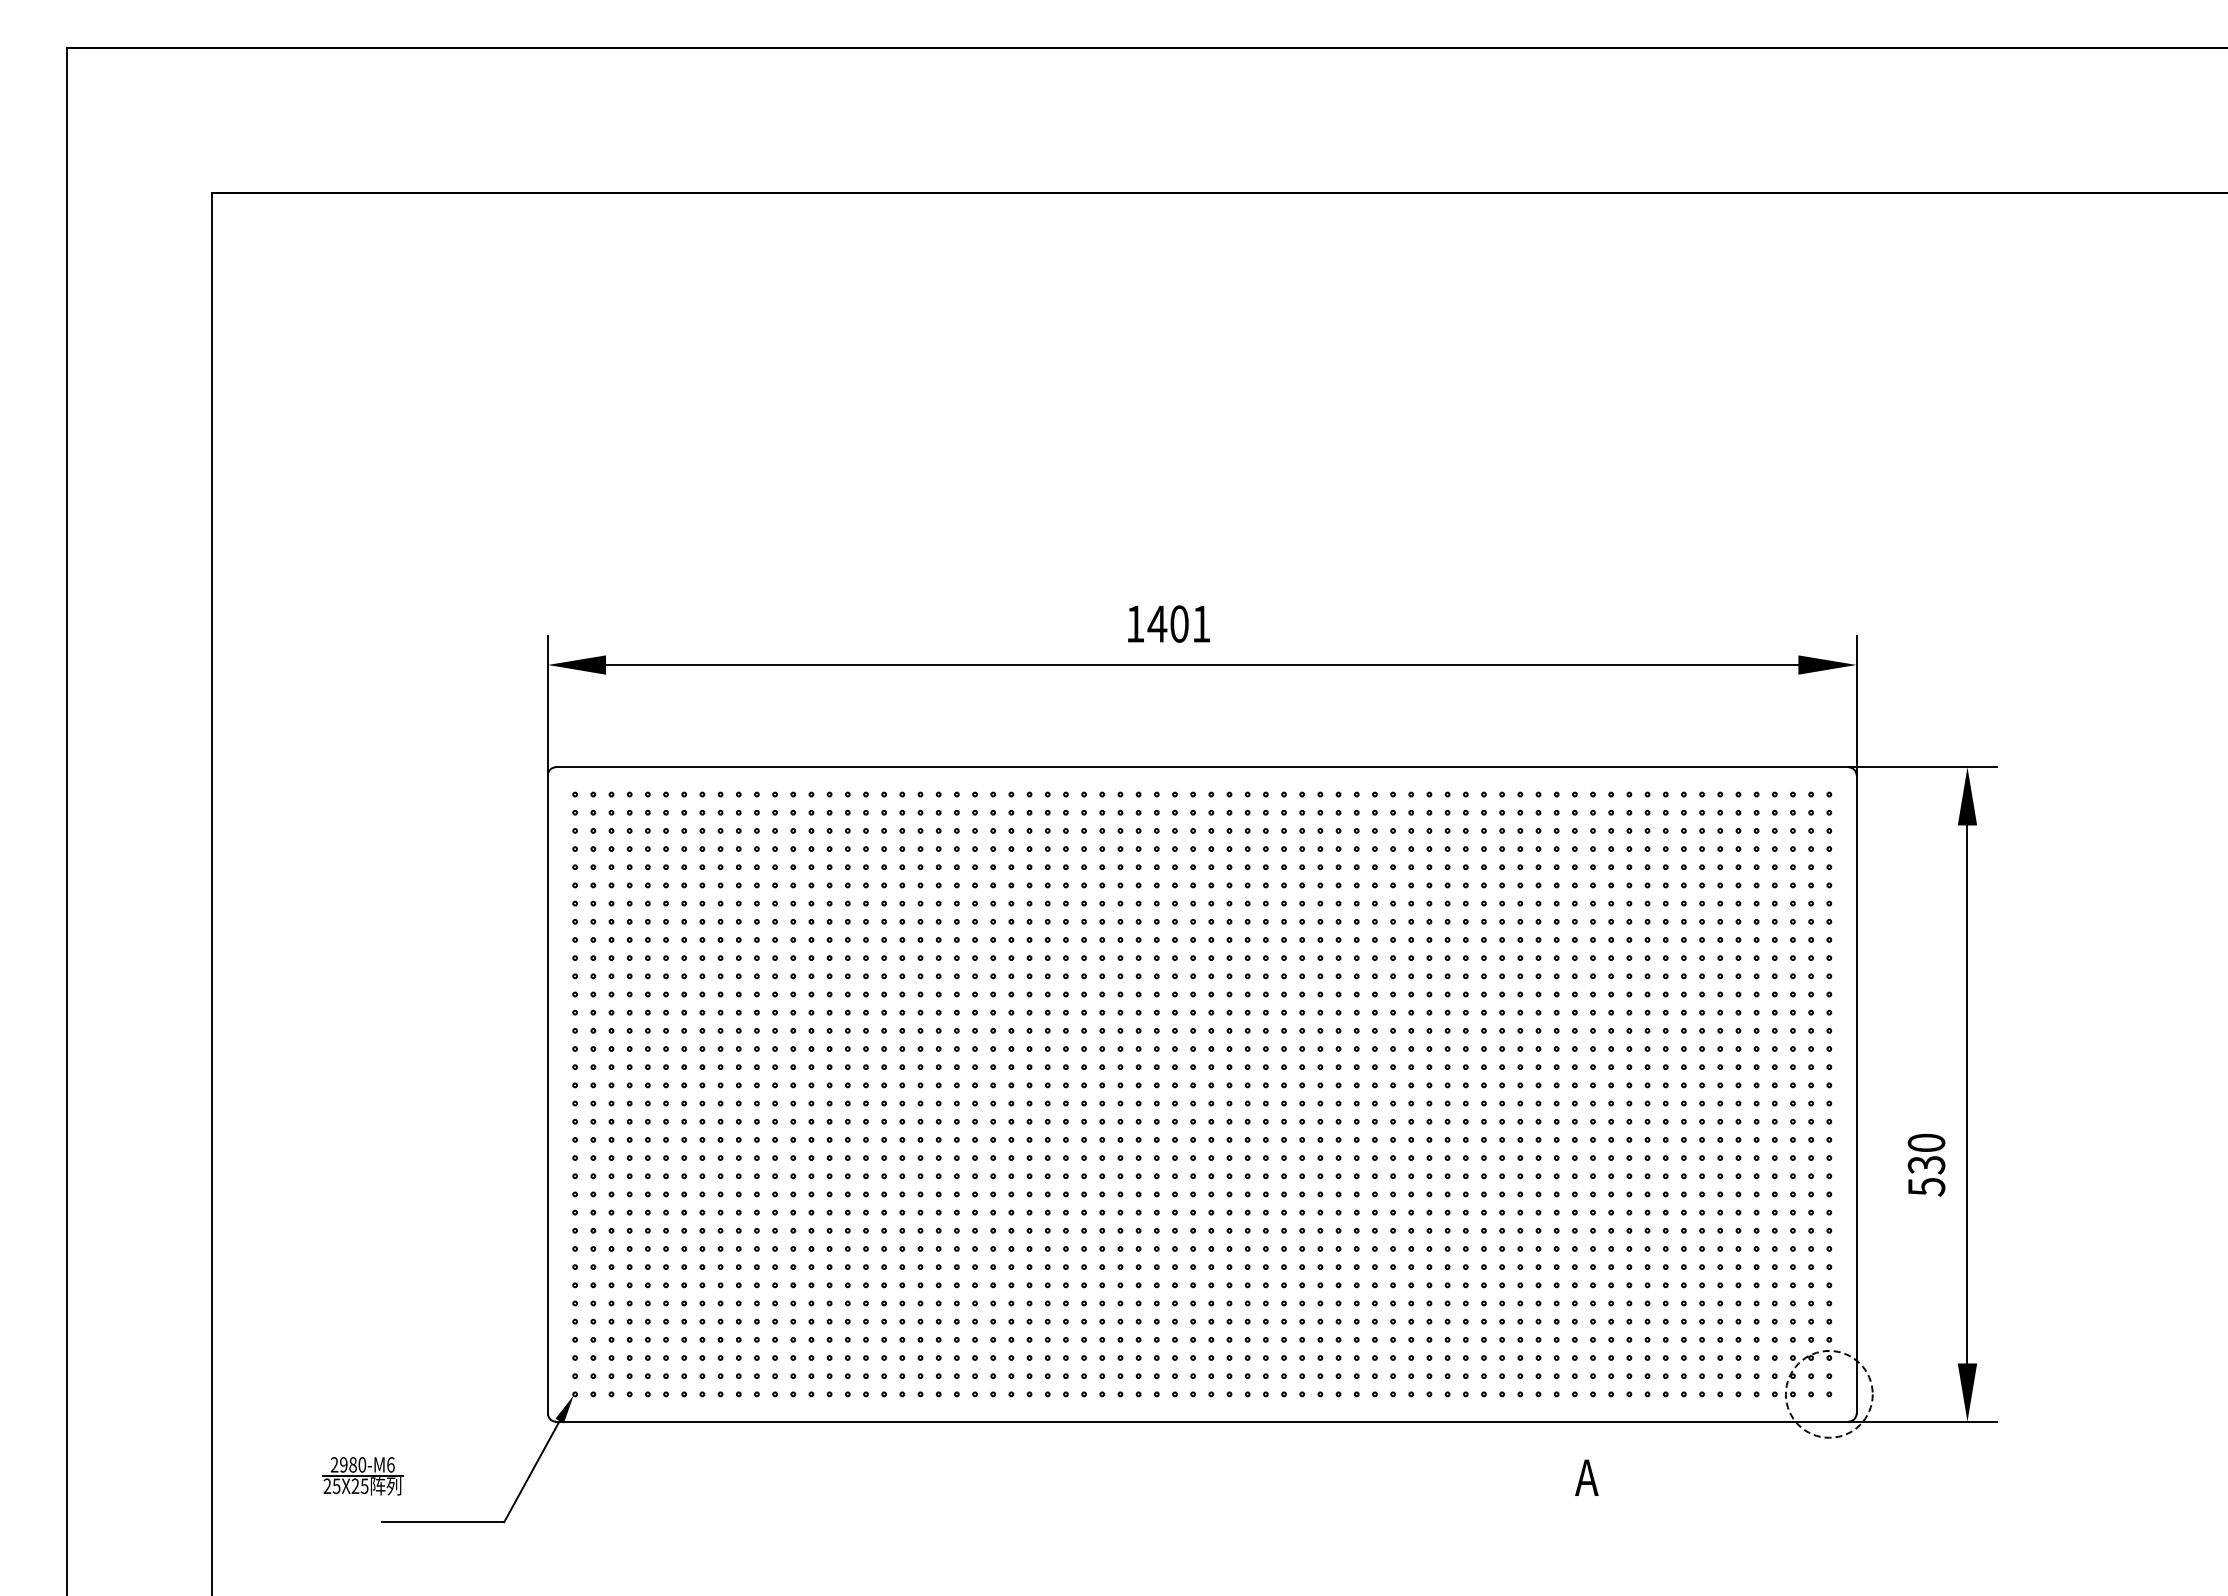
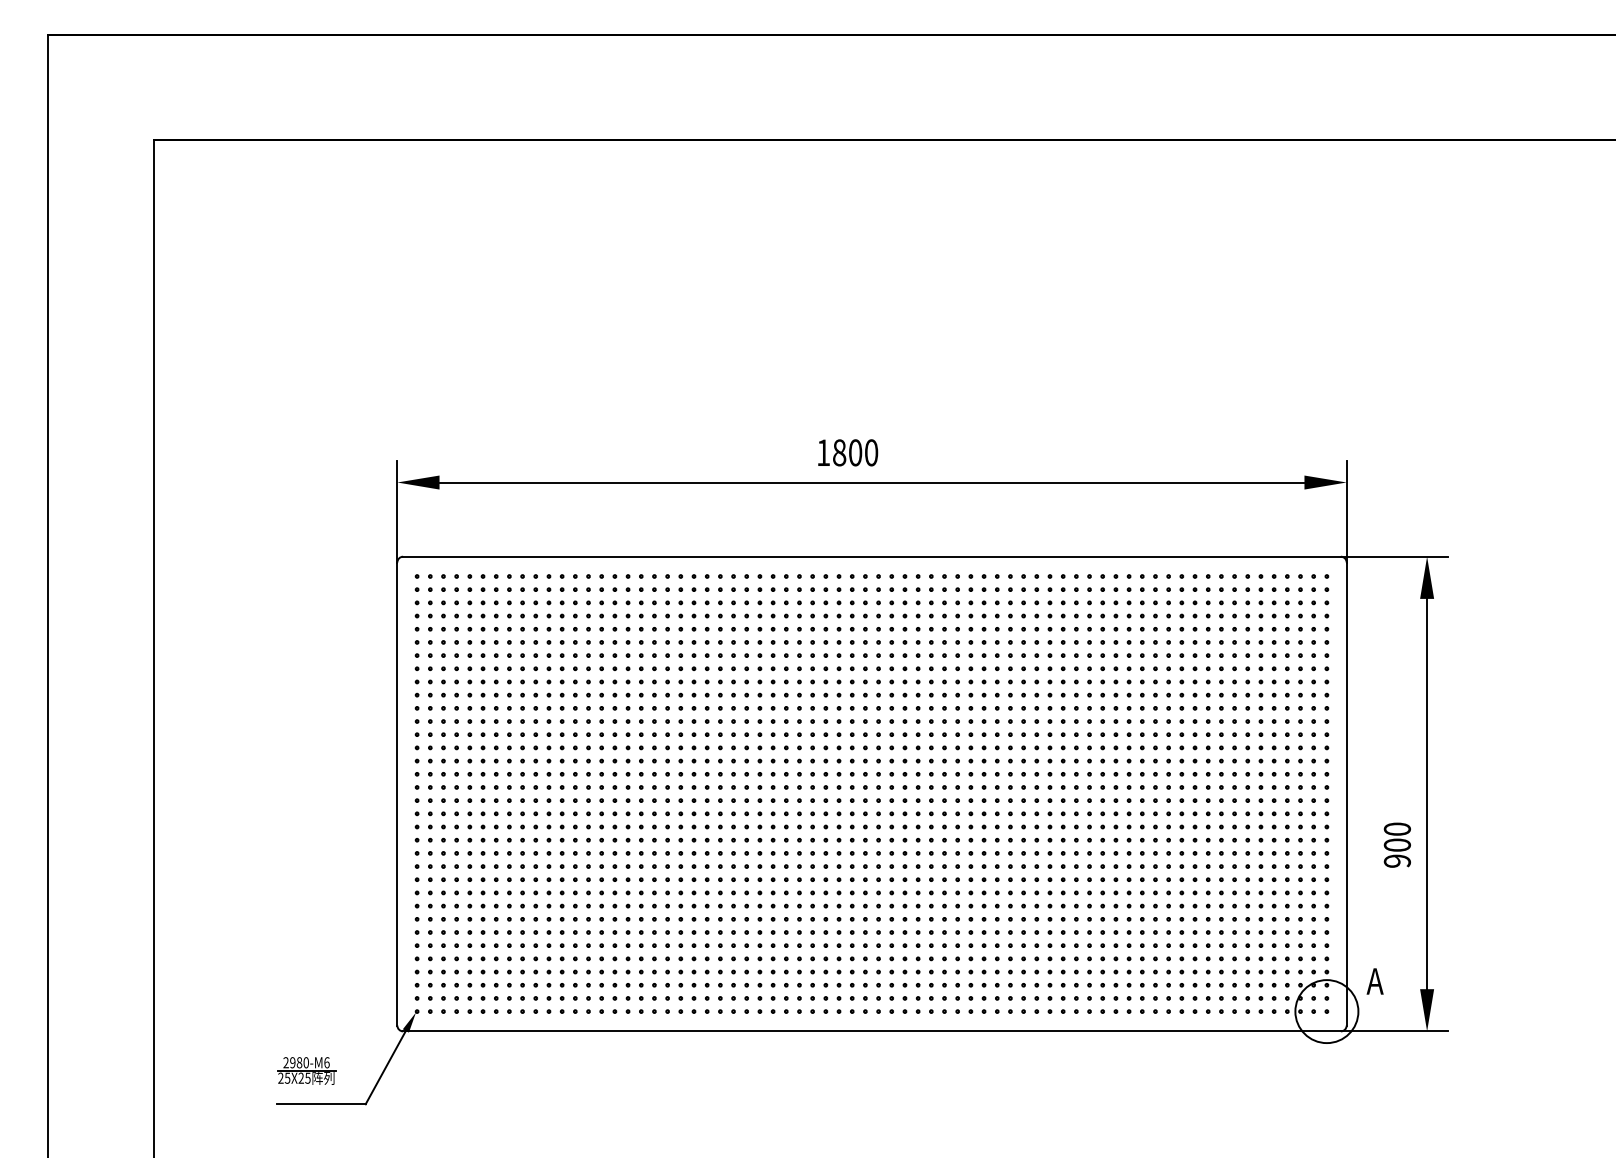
text: (1178, 623) -> (854, 452), 1401 -> 1800
text: (1926, 1176) -> (1397, 853), 530 -> 900
circle: (1828, 1393) -> (1326, 1010), dashed -> solid
part: (362, 1476) -> (306, 1071), moved
text: (1586, 1477) -> (1374, 981), moved

